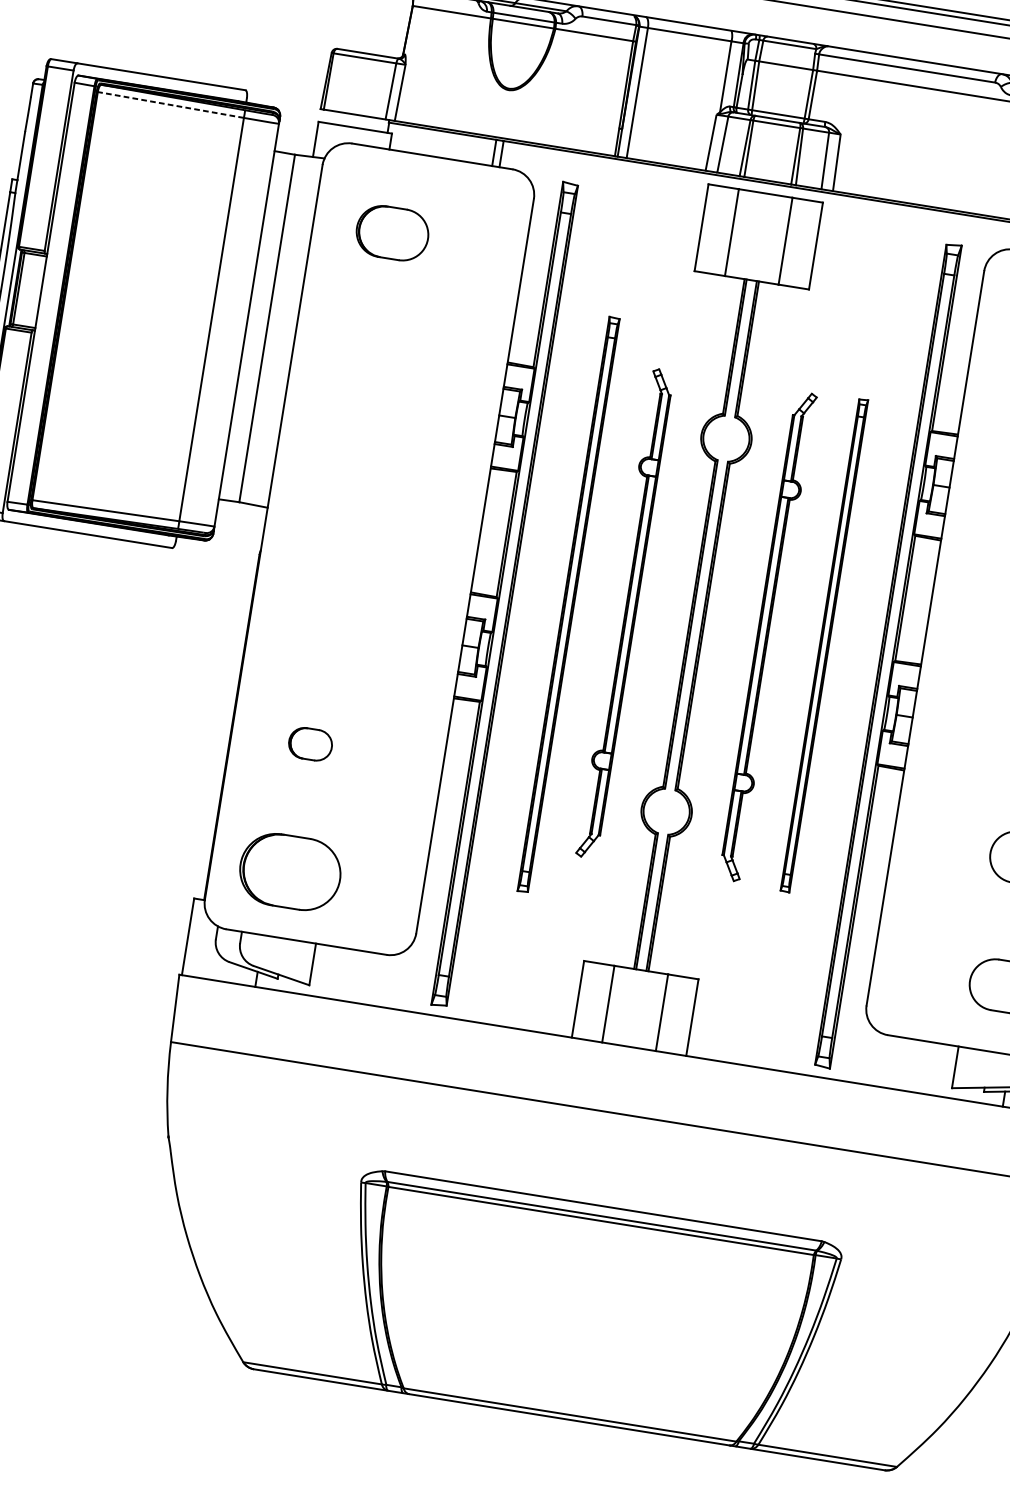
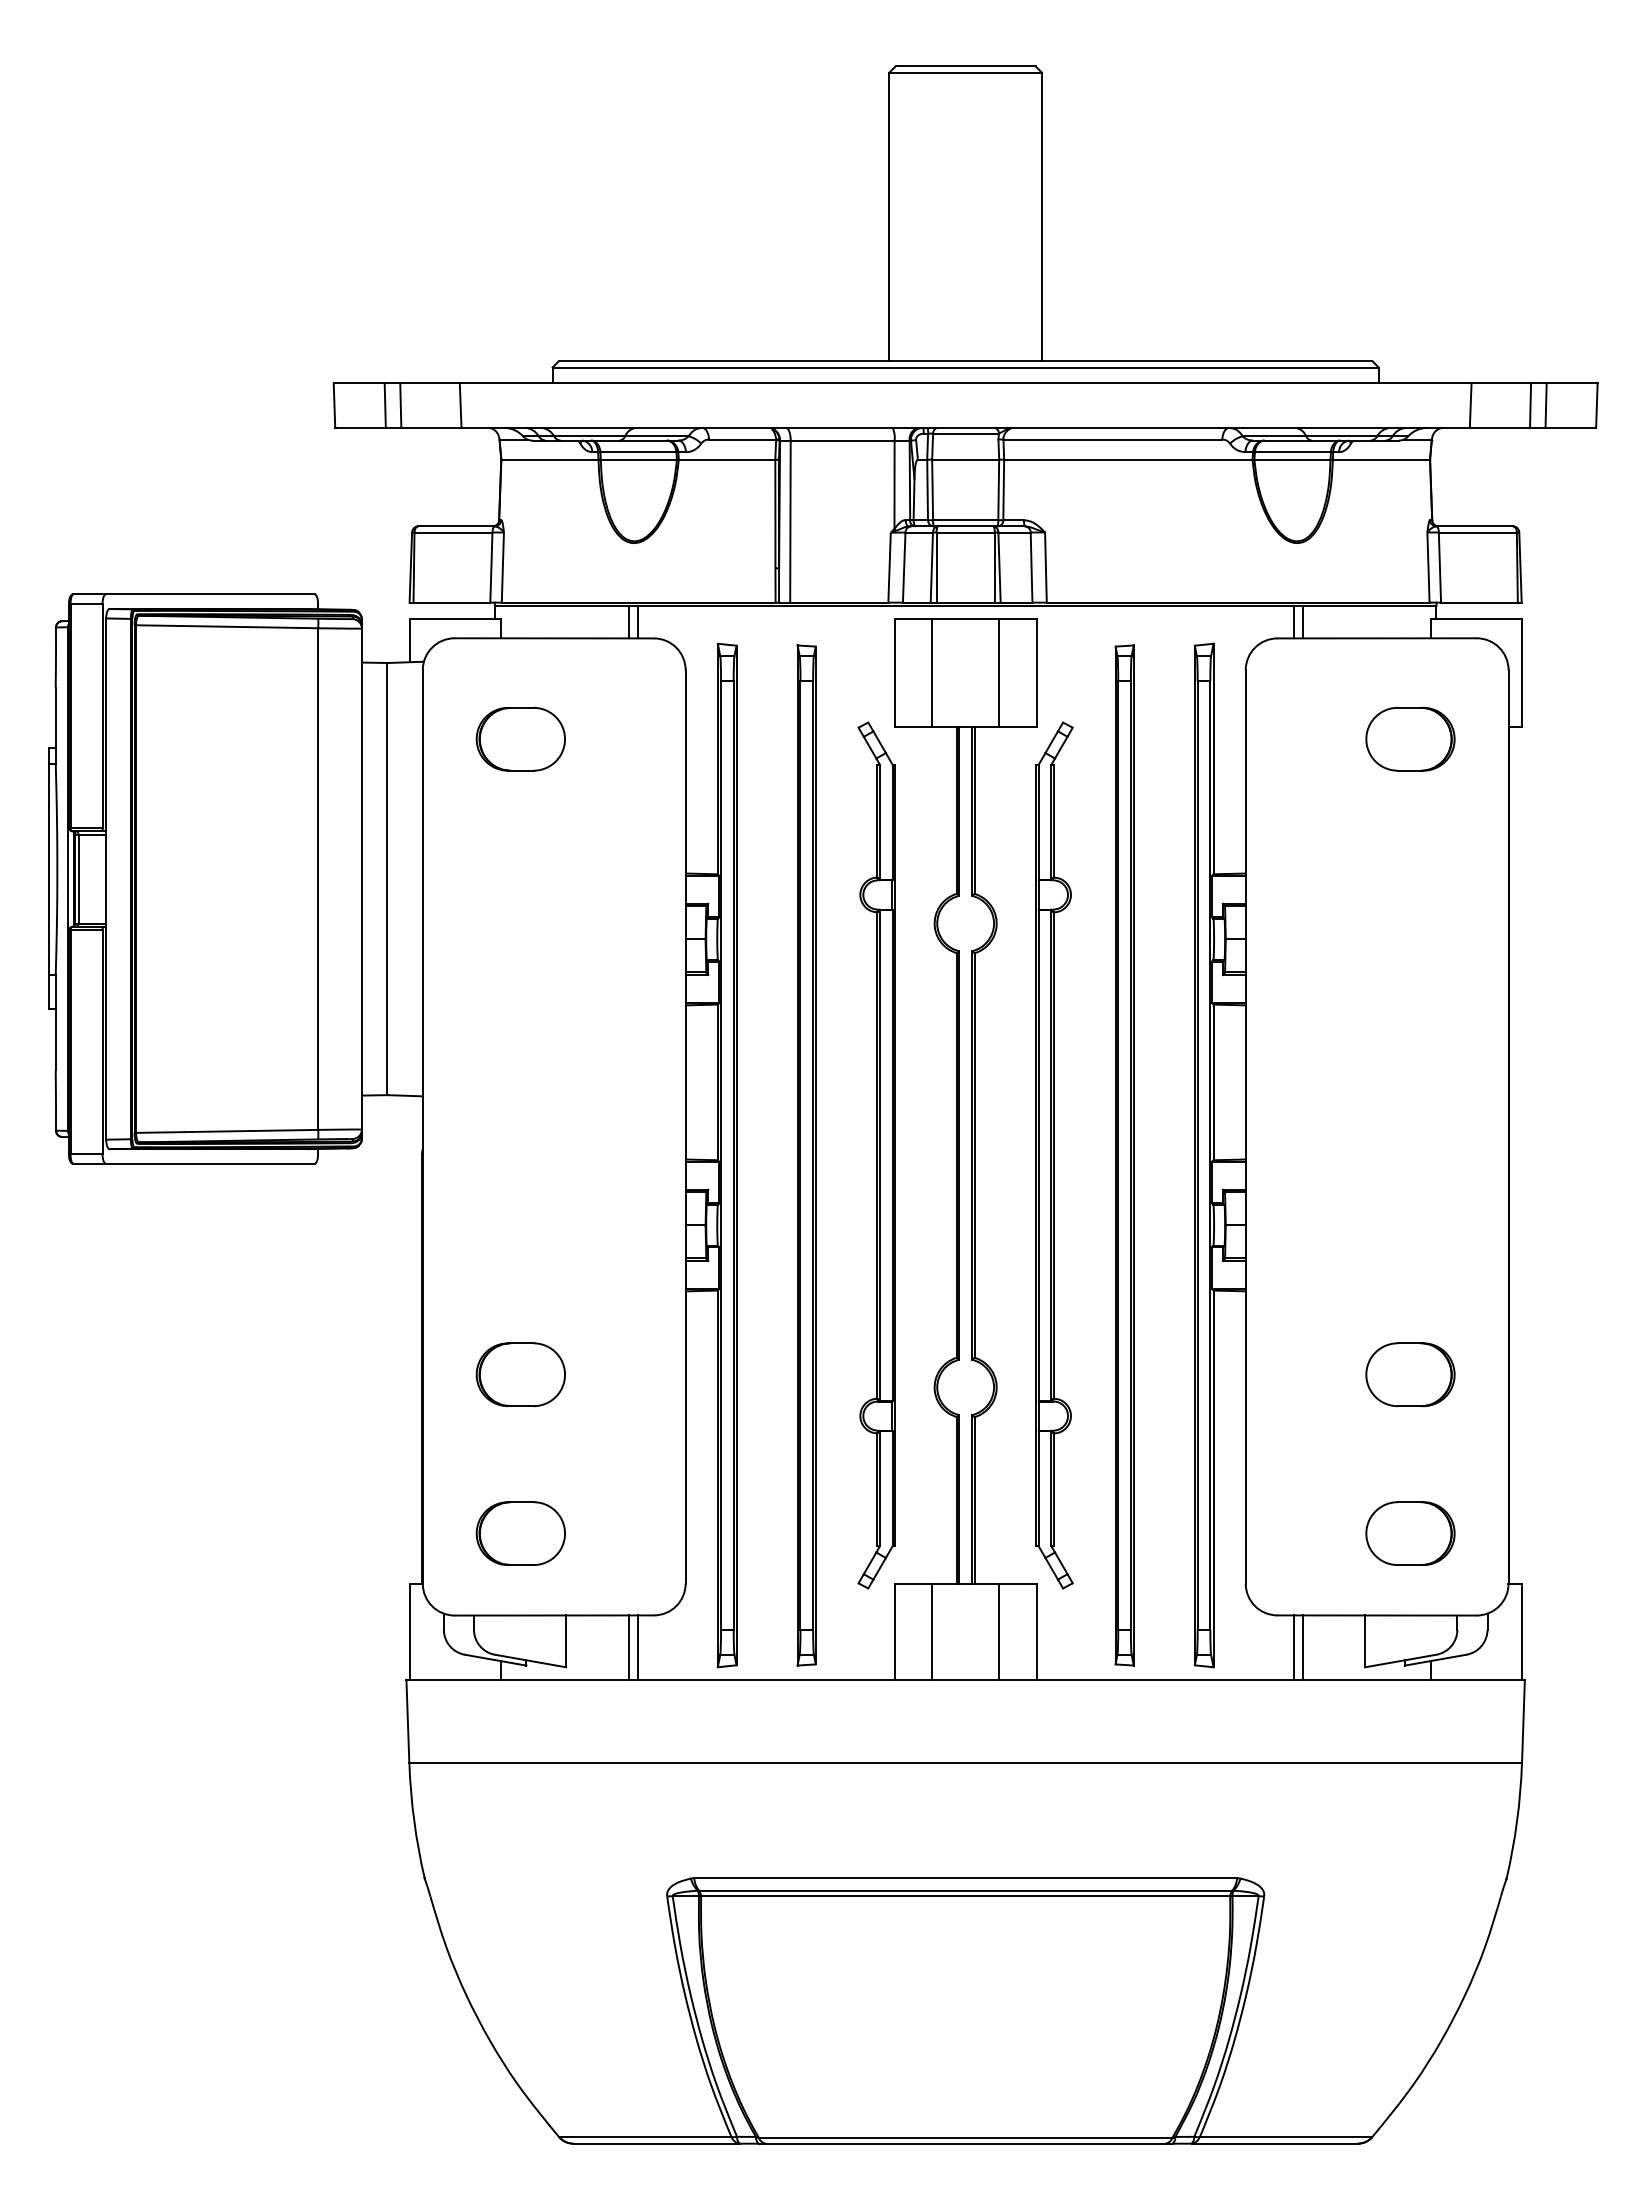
line: (170, 104) -> (226, 626), dashed -> solid
part: (568, 604) -> (806, 1155), size x1.43
part: (624, 613) -> (876, 1155), size x1.43
part: (767, 636) -> (1054, 1155), size x1.43
part: (824, 645) -> (1124, 1155), size x1.67
part: (310, 743) -> (520, 1374), size x1.67
part: (289, 871) -> (520, 1533), size x0.71
line: (362, 977) -> (628, 1647), added
line: (369, 978) -> (637, 1647), added
line: (896, 1063) -> (1293, 1647), added
line: (904, 1064) -> (1302, 1647), added

